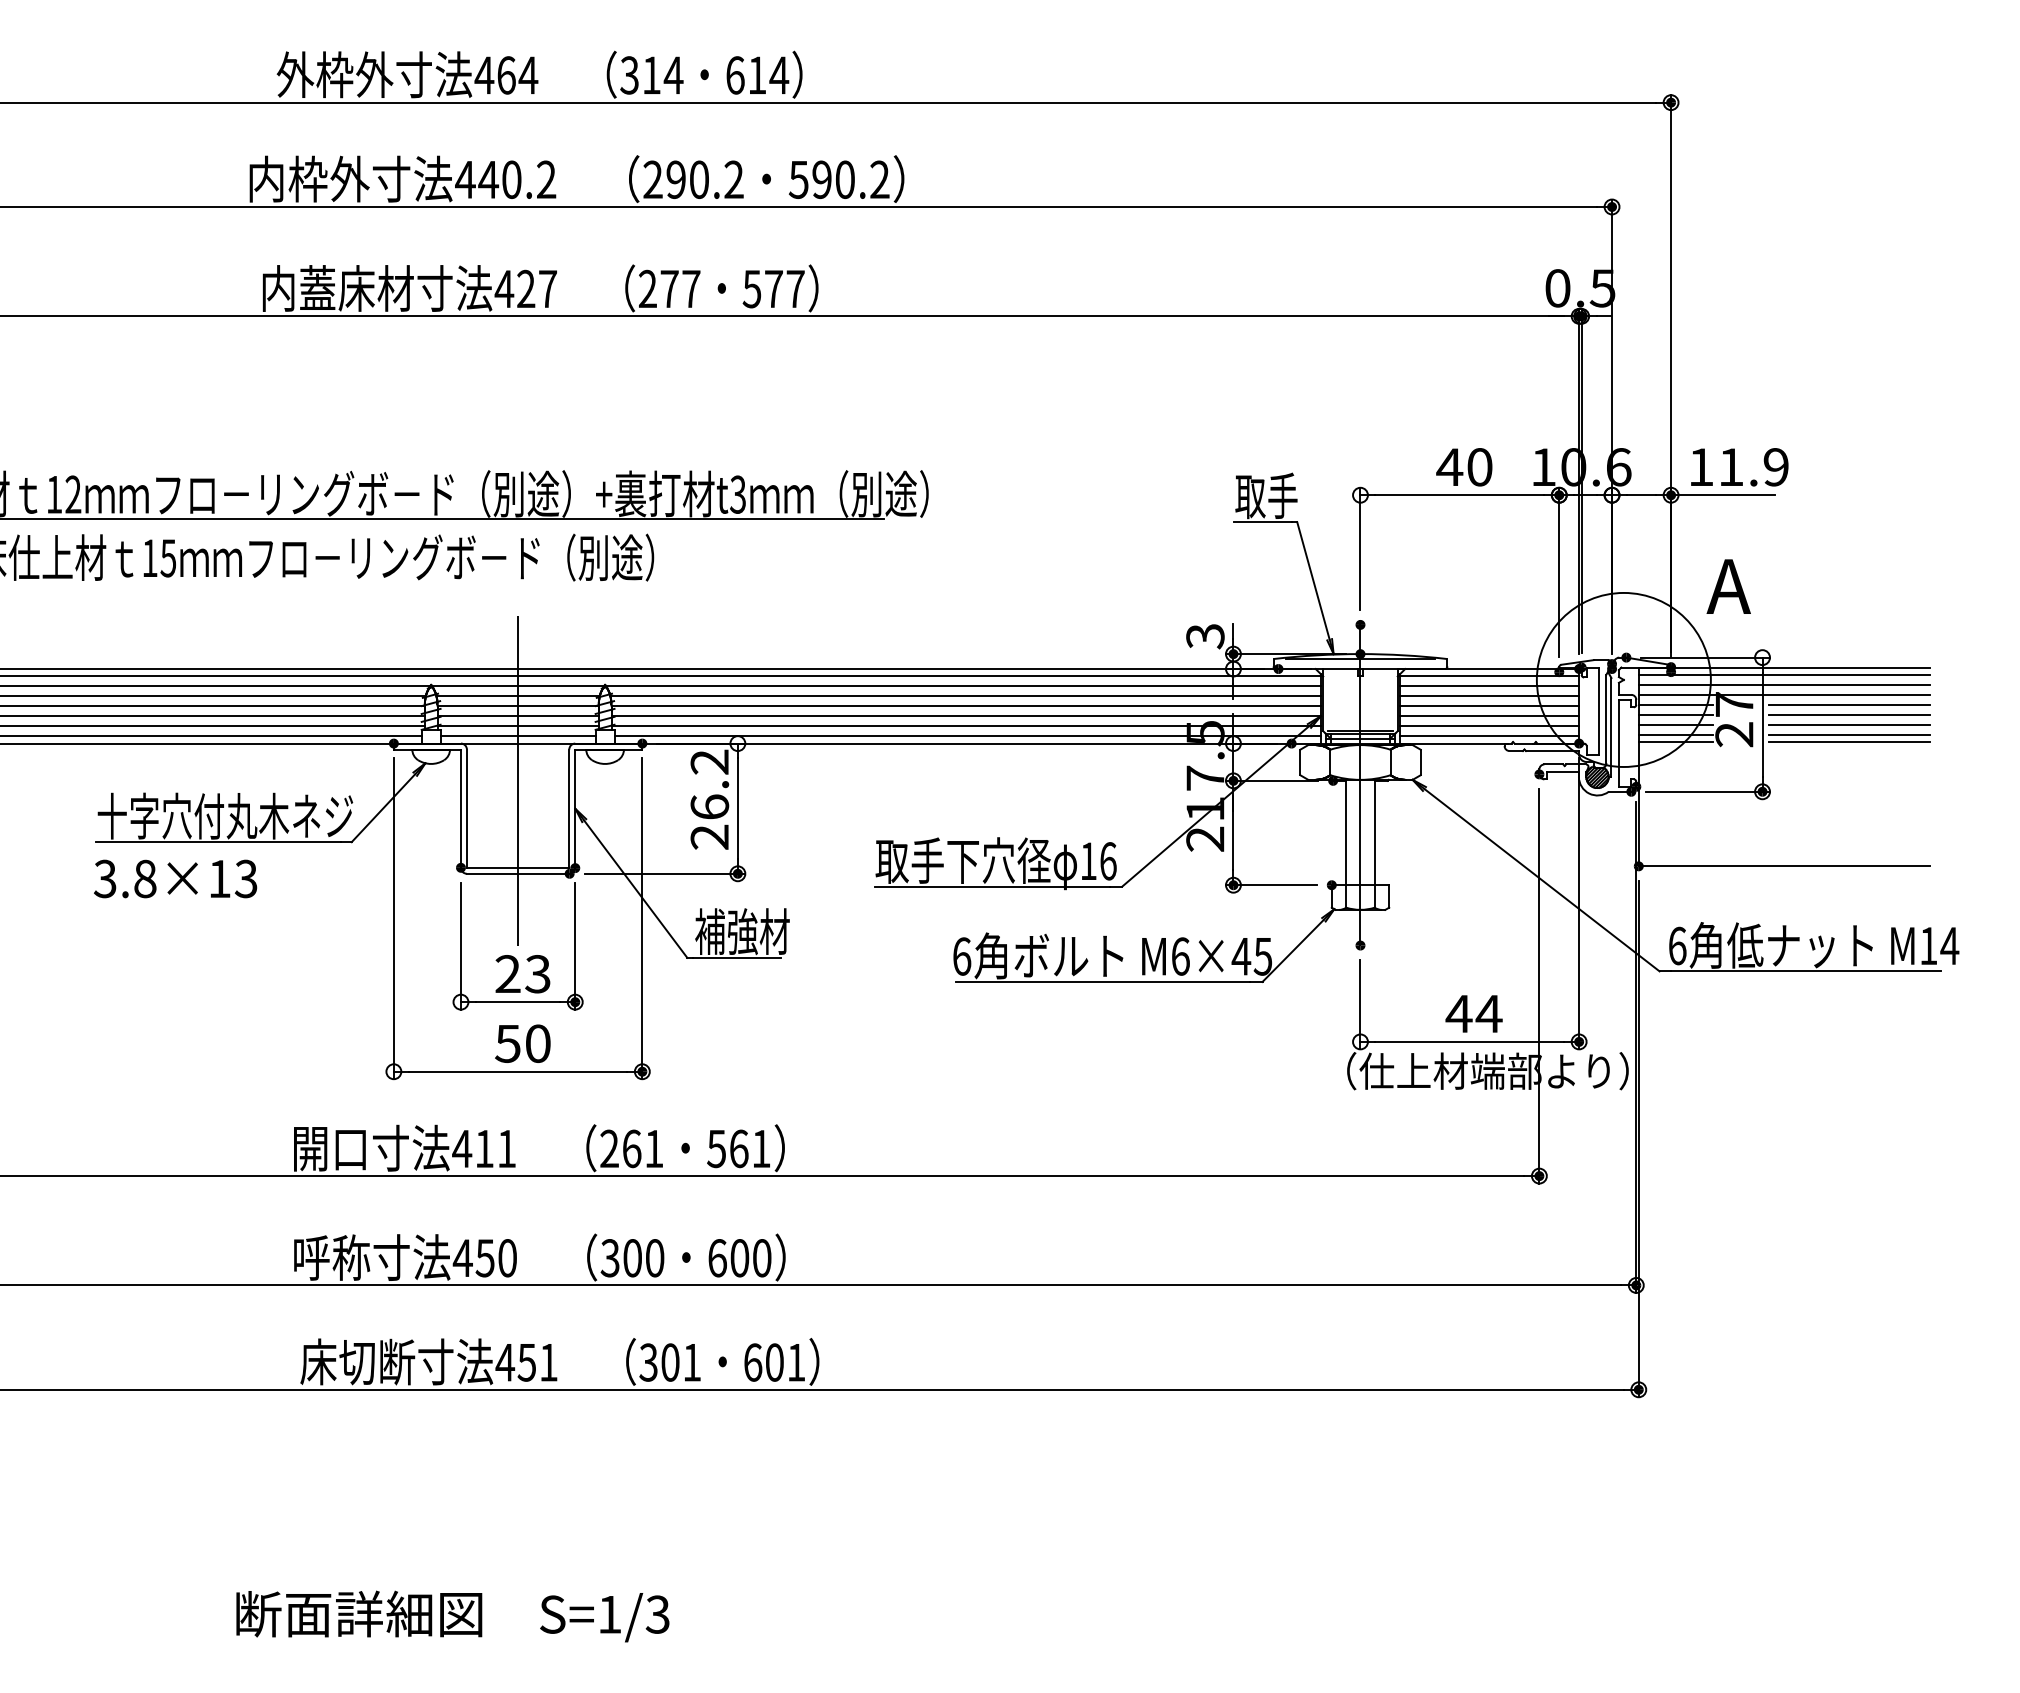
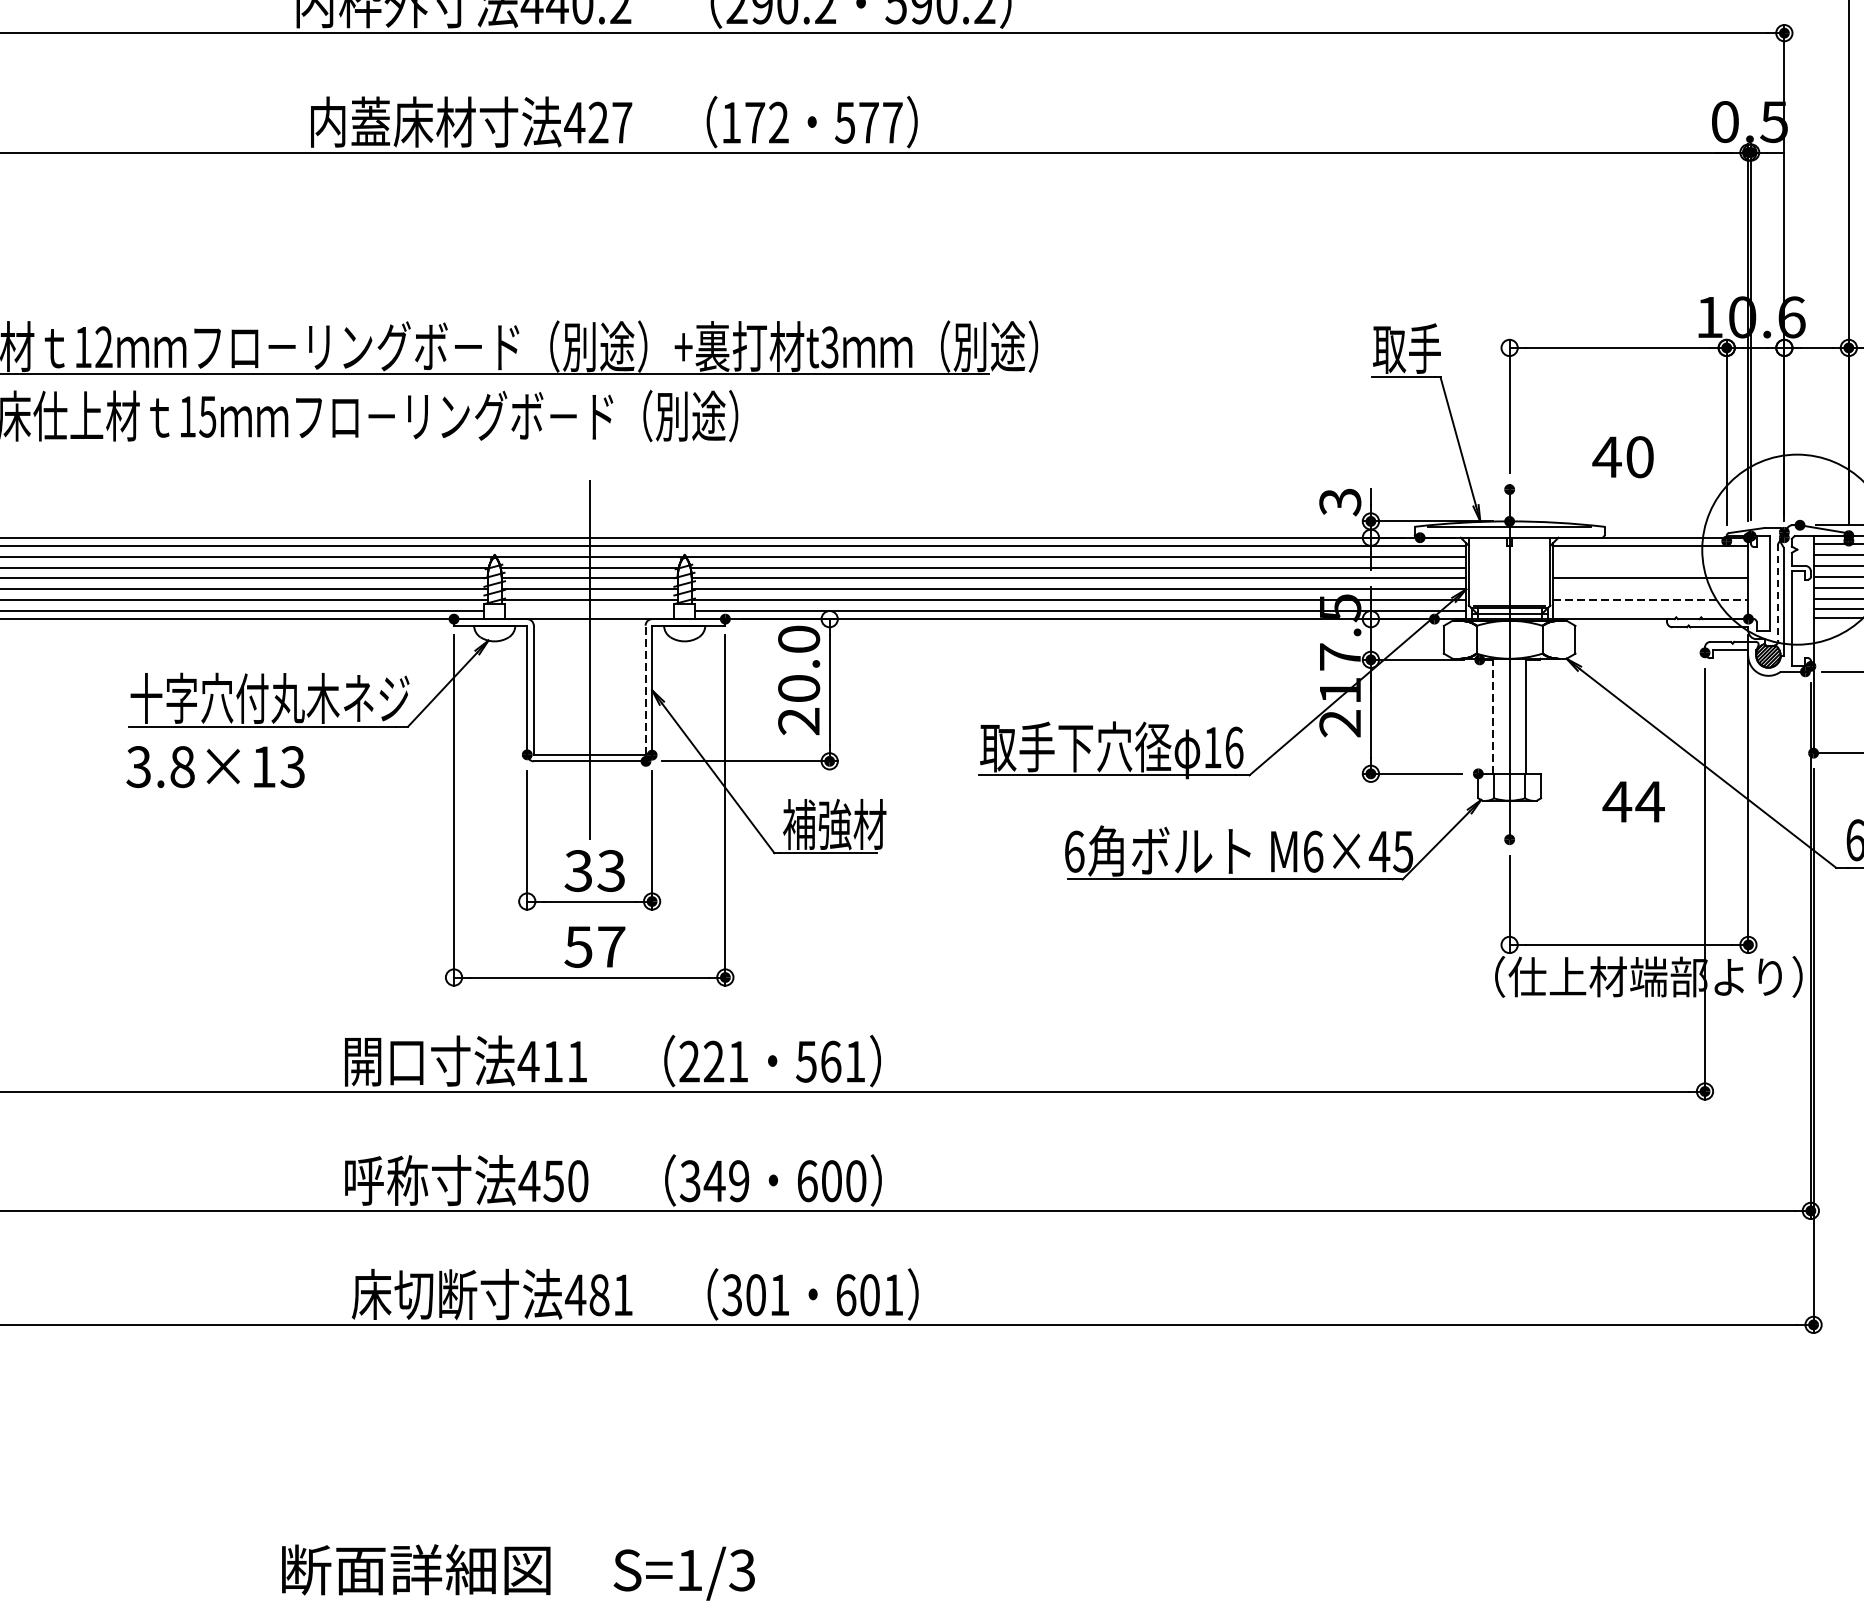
text: (669, 288) -> (755, 122), 277 -> 172
text: (1464, 467) -> (1623, 457), moved
line: (1489, 686) -> (1650, 556), removed
line: (1489, 696) -> (1650, 567), removed
line: (1489, 716) -> (1650, 589), removed
line: (1606, 719) -> (1778, 592), solid -> dashed
line: (1490, 726) -> (1651, 600), solid -> dashed
line: (517, 736) -> (589, 611), removed
line: (1489, 736) -> (1650, 611), removed
text: (709, 784) -> (798, 663), 26.2 -> 20.0
line: (569, 808) -> (645, 690), solid -> dashed
line: (1345, 832) -> (1493, 716), solid -> dashed
text: (507, 974) -> (578, 871), 23 -> 33
text: (1473, 1013) -> (1633, 801), moved
text: (538, 1043) -> (611, 946), 50 -> 57
text: (631, 1148) -> (713, 1061), 261 -> 221
text: (643, 1258) -> (726, 1181), 300 -> 349
text: (526, 1362) -> (598, 1295), 451 -> 481

